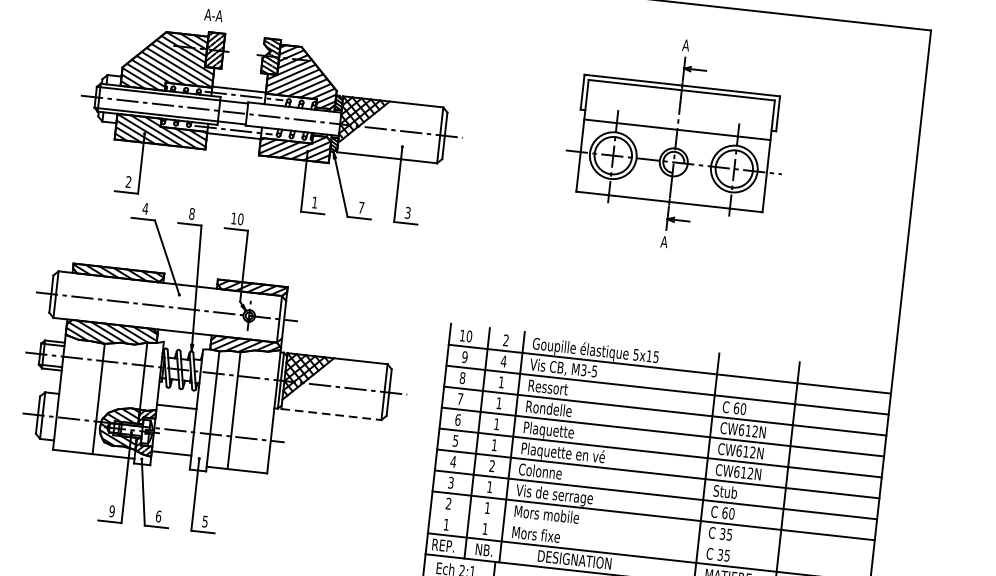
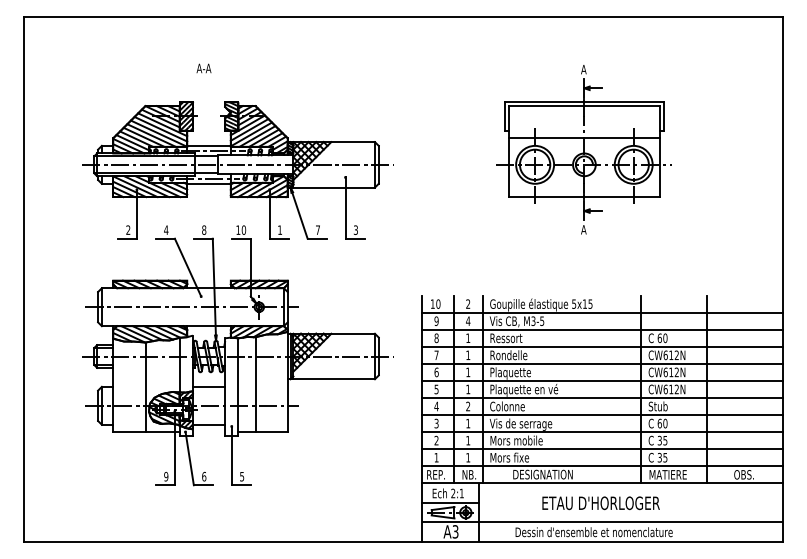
part: (270, 123) -> (237, 170), moved
part: (674, 143) -> (583, 149), moved
line: (331, 414) -> (334, 379), dashed -> solid
line: (651, 537) -> (602, 449), added

